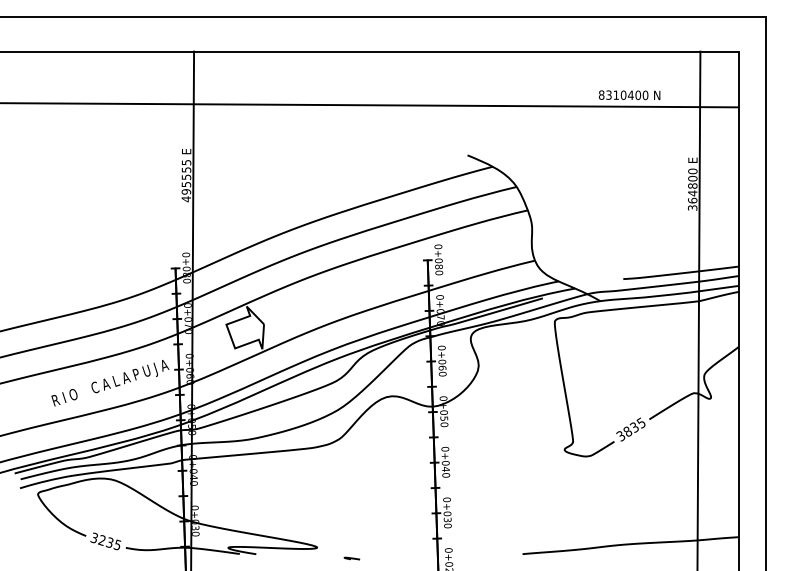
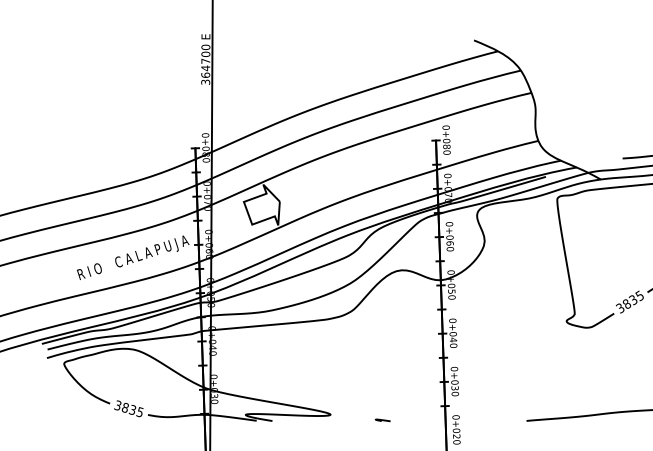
text: (186, 180) -> (205, 64), 495555 -> 364700
text: (101, 540) -> (124, 407), 3235 -> 3835
curve: (351, 558) -> (382, 420), moved

